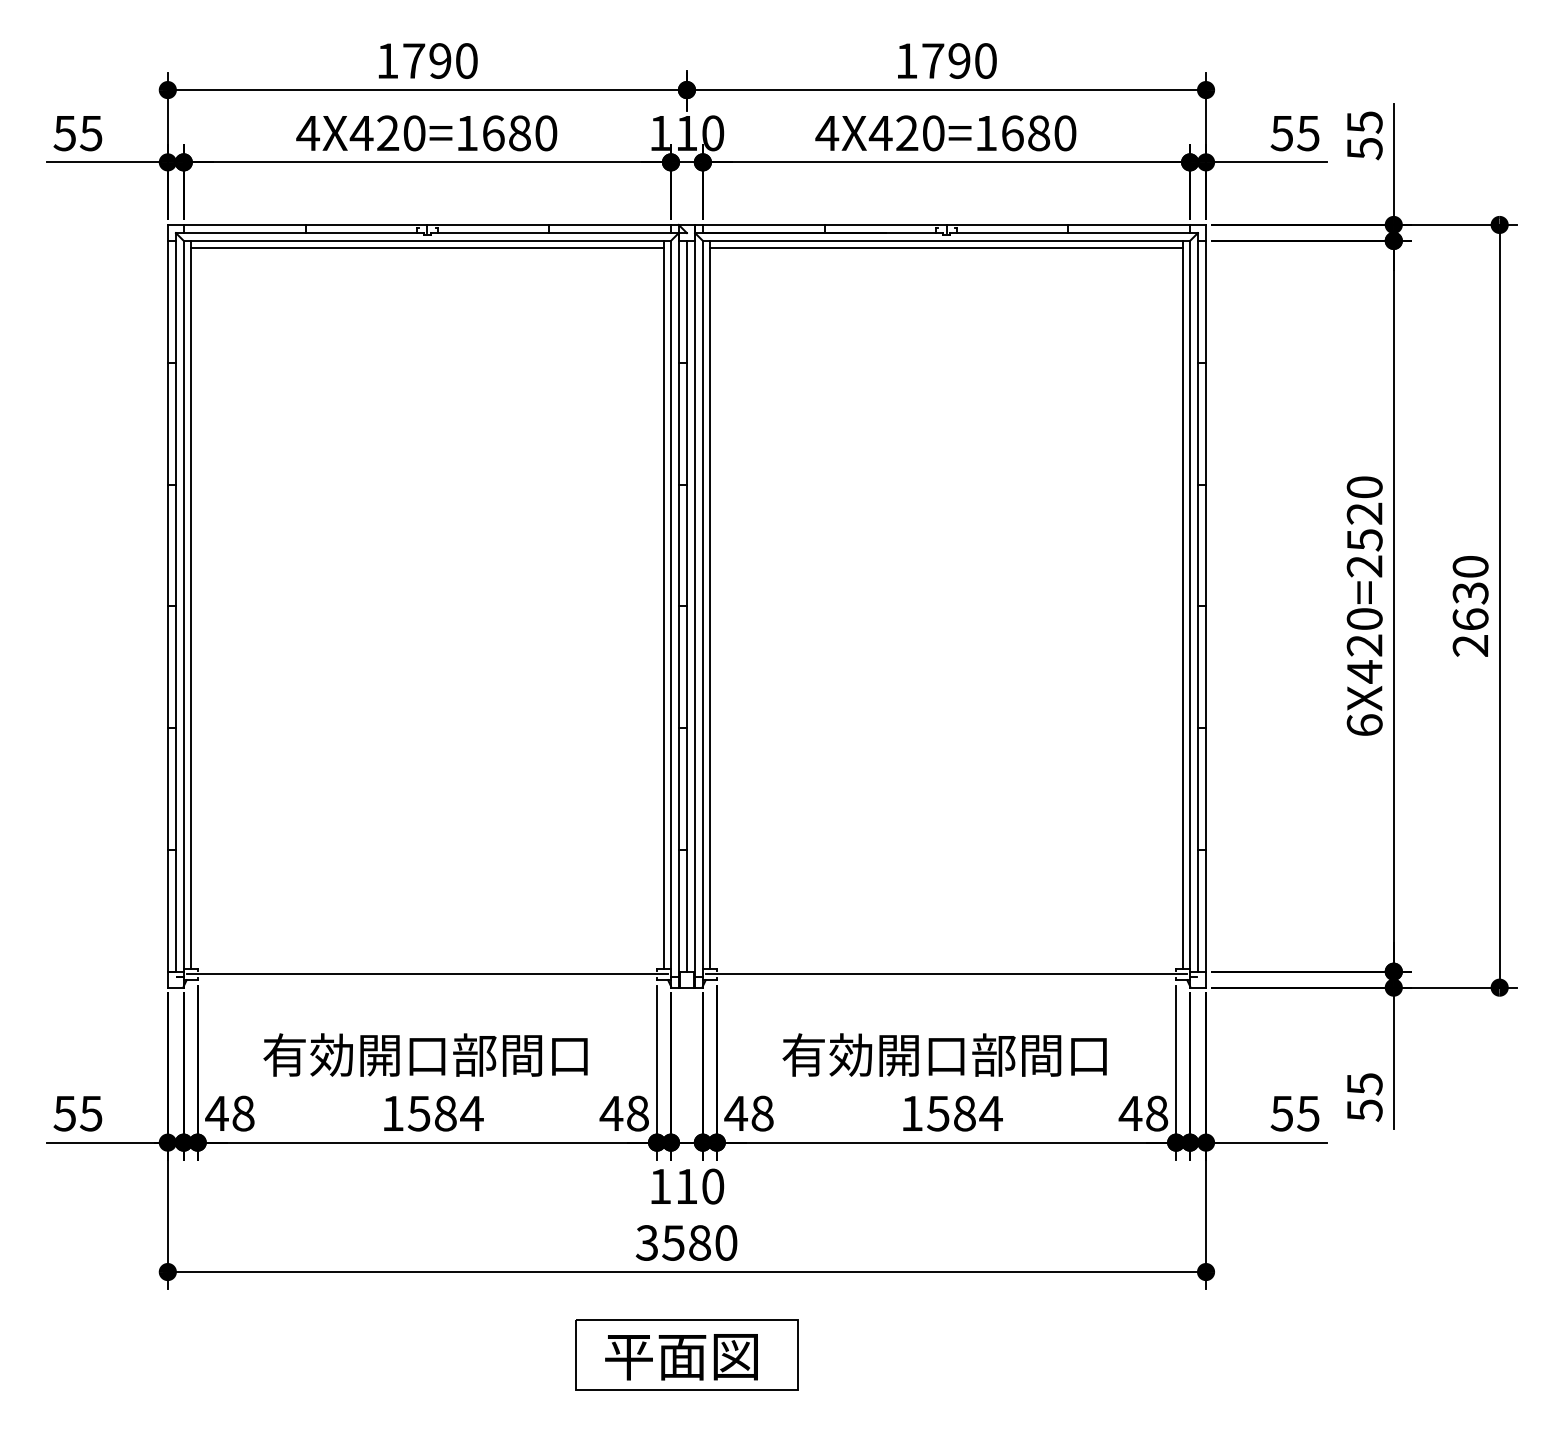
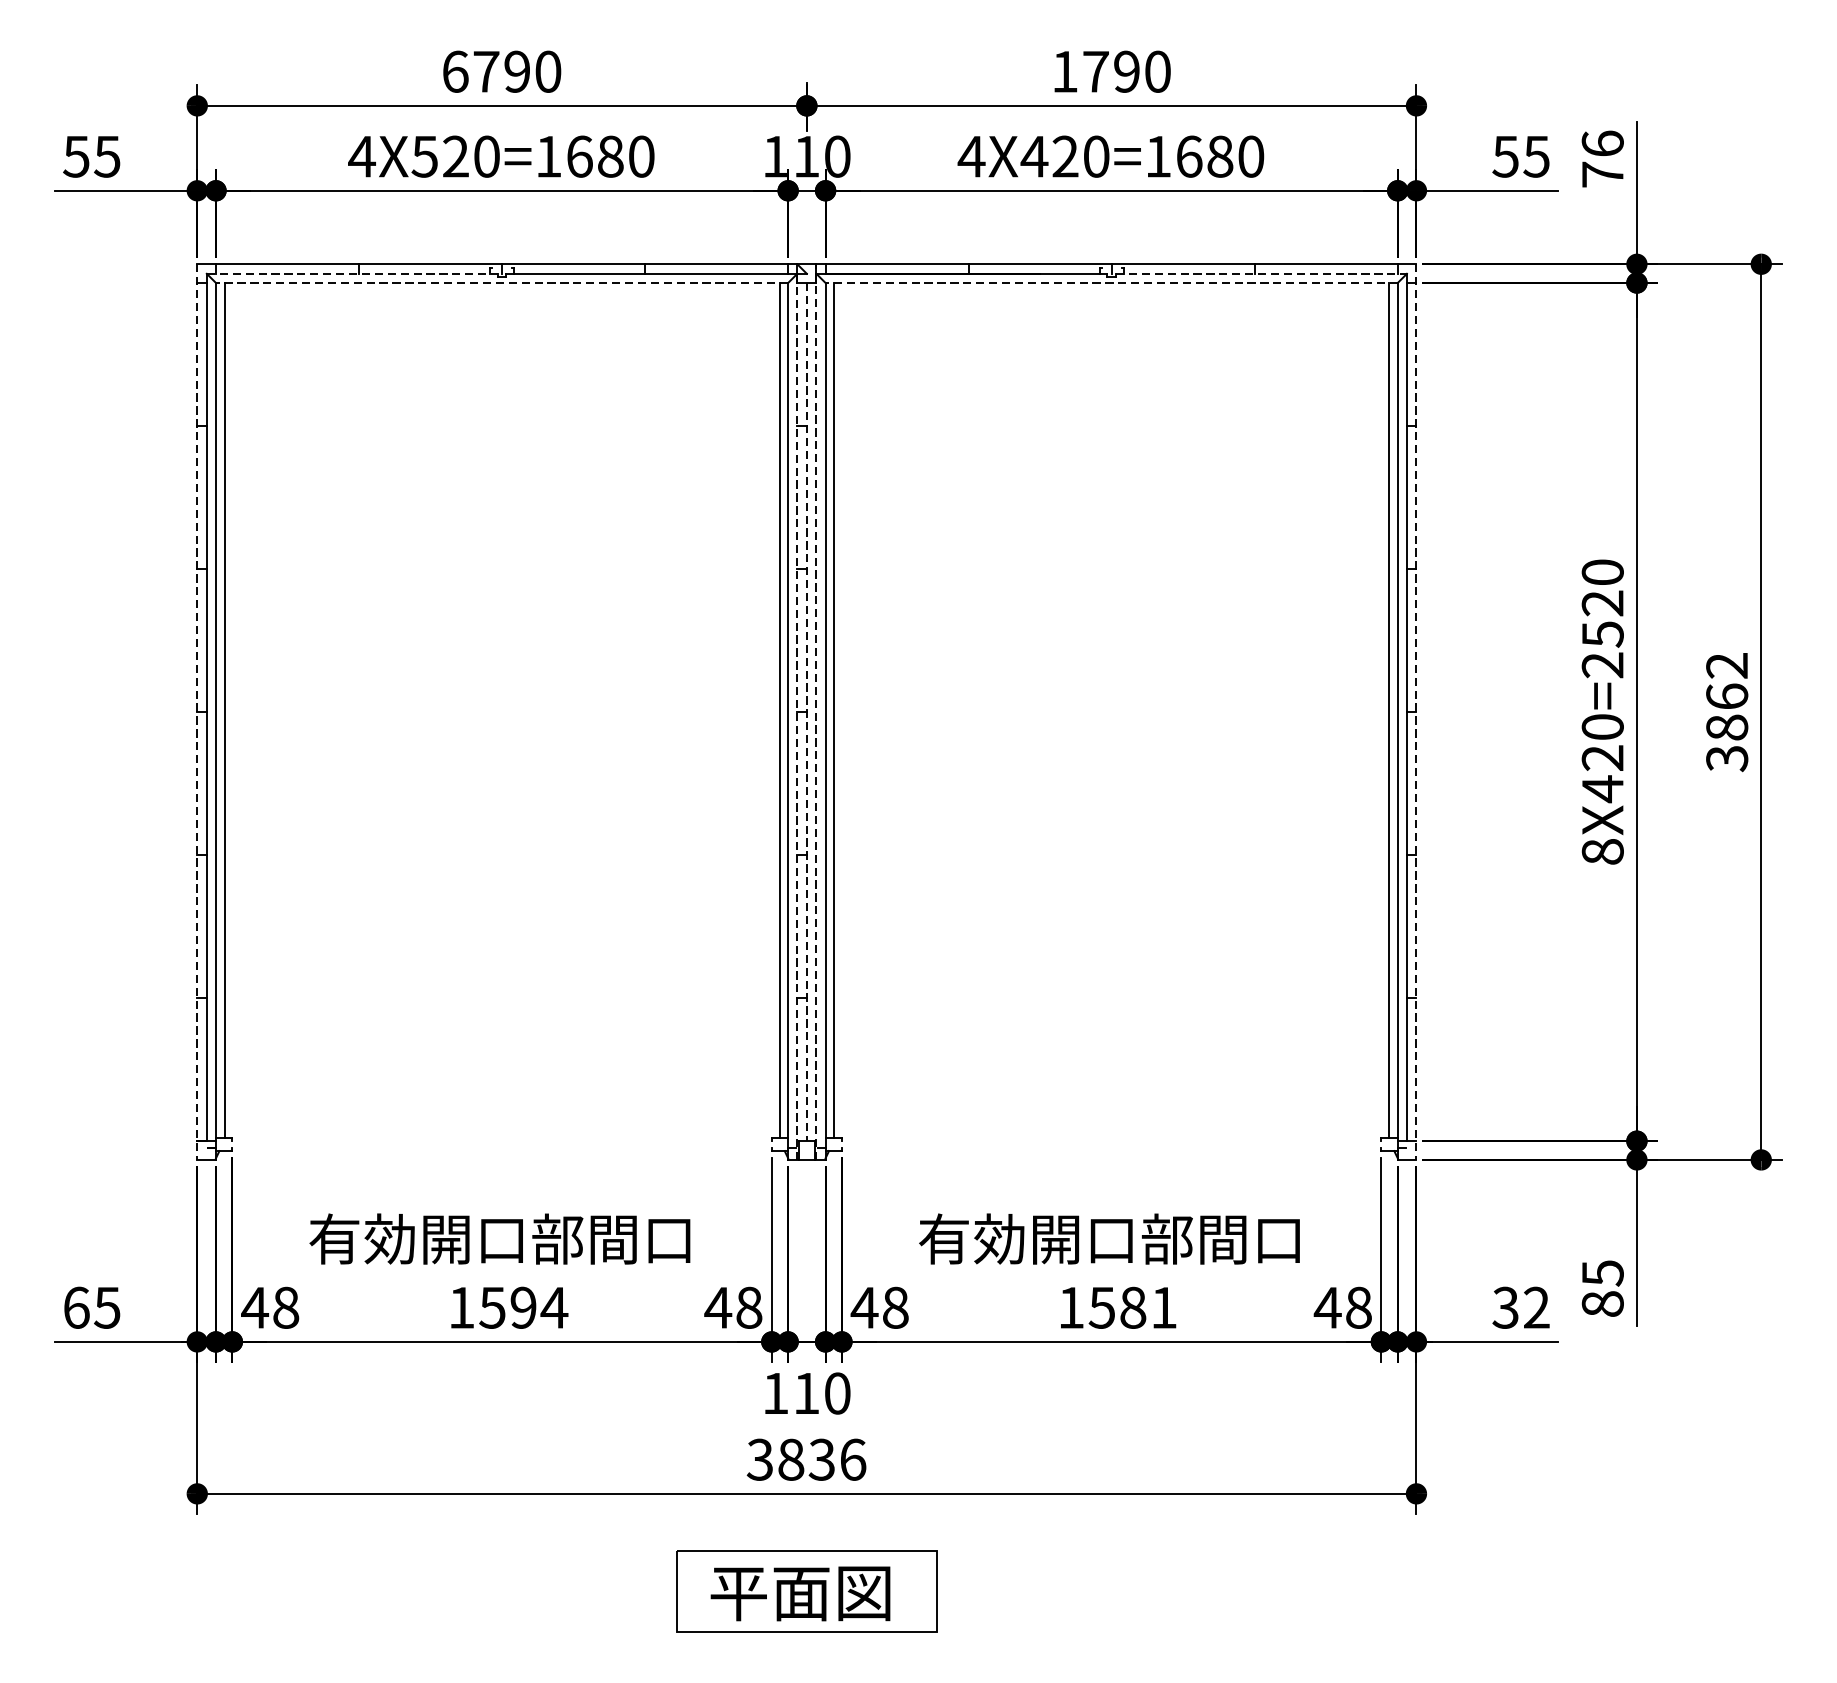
text: (387, 60) -> (455, 71), 1790 -> 6790
text: (361, 133) -> (424, 156), 4X420=1680 -> 4X520=1680
text: (1364, 135) -> (1602, 159), 55 -> 76
line: (299, 233) -> (351, 274), solid -> dashed
line: (1074, 233) -> (1261, 274), solid -> dashed
line: (427, 240) -> (502, 282), solid -> dashed
line: (946, 240) -> (1111, 282), solid -> dashed
line: (427, 248) -> (502, 291), removed
line: (946, 248) -> (1111, 291), removed
line: (695, 605) -> (816, 711), solid -> dashed
line: (167, 606) -> (196, 712), solid -> dashed
line: (686, 606) -> (806, 712), solid -> dashed
line: (1206, 606) -> (1416, 712), solid -> dashed
text: (1470, 606) -> (1727, 712), 2630 -> 3862
line: (678, 610) -> (796, 717), solid -> dashed
text: (1364, 725) -> (1602, 852), 6X420=2520 -> 8X420=2520
line: (427, 974) -> (502, 1144), removed
line: (946, 974) -> (1111, 1144), removed
text: (1364, 1110) -> (1602, 1304), 55 -> 85
text: (64, 1113) -> (75, 1307), 55 -> 65
text: (445, 1113) -> (523, 1307), 1584 -> 1594
text: (990, 1113) -> (1163, 1307), 1584 -> 1581
text: (1294, 1113) -> (1520, 1307), 55 -> 32
text: (699, 1242) -> (821, 1459), 3580 -> 3836

